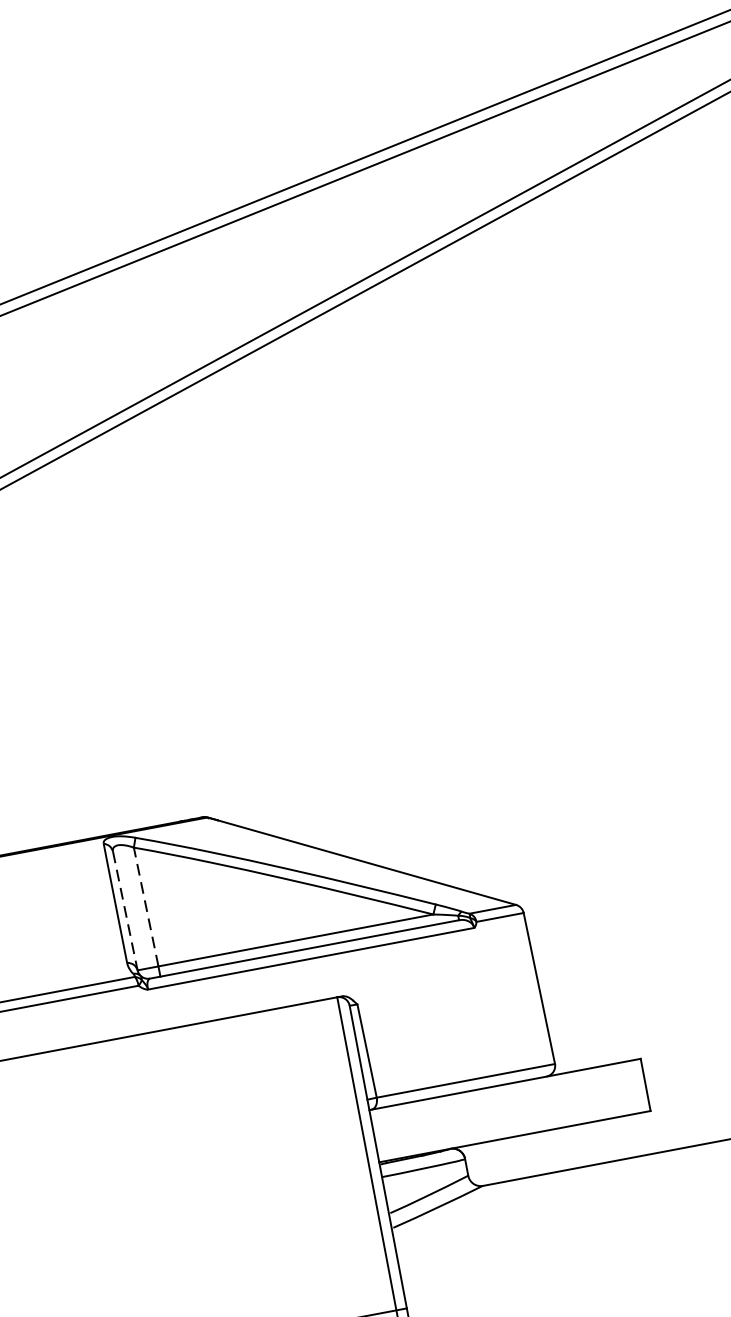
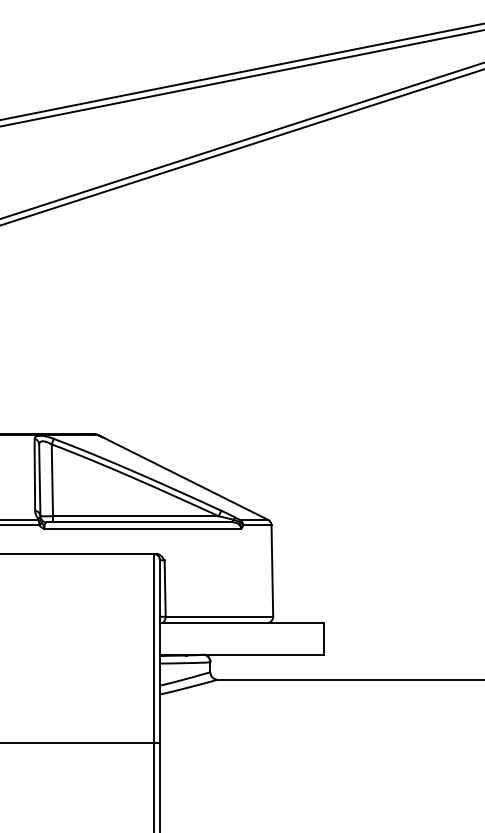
line: (146, 907) -> (52, 480), dashed -> solid
line: (124, 911) -> (39, 480), dashed -> solid

